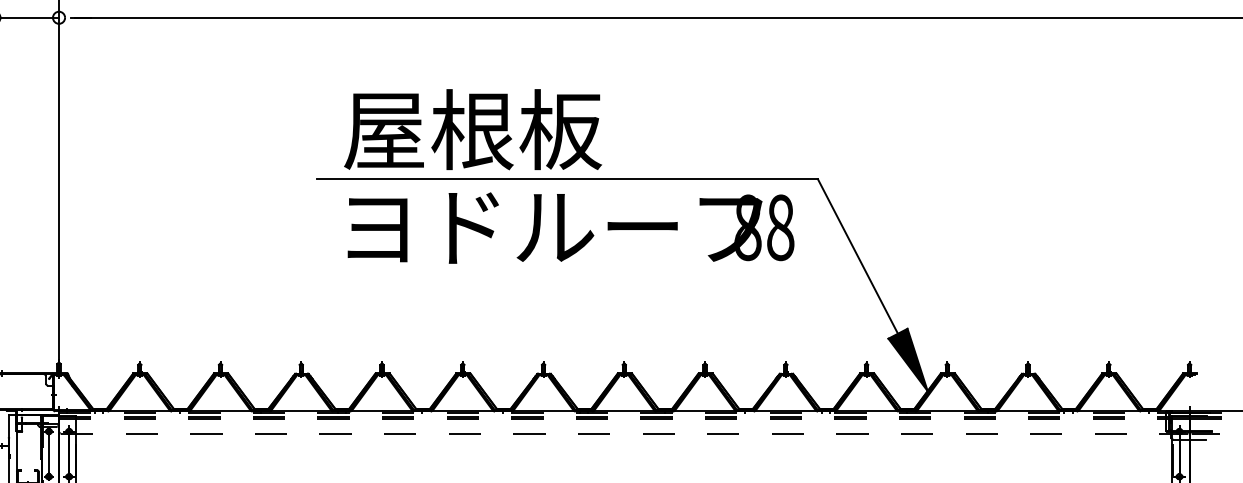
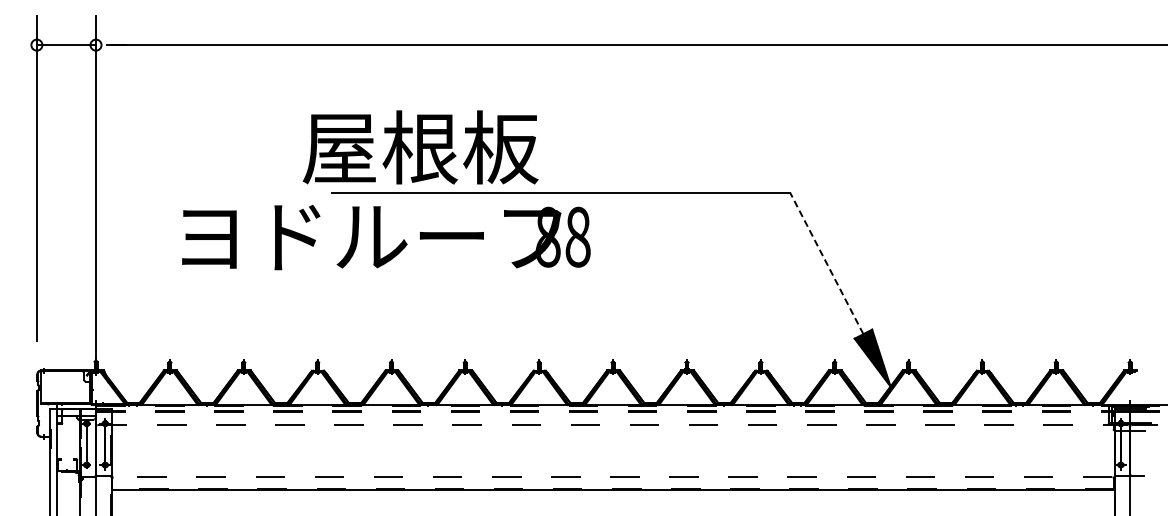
text: (472, 129) -> (420, 147), moved
text: (571, 228) -> (386, 237), moved
line: (857, 256) -> (826, 263), solid -> dashed

